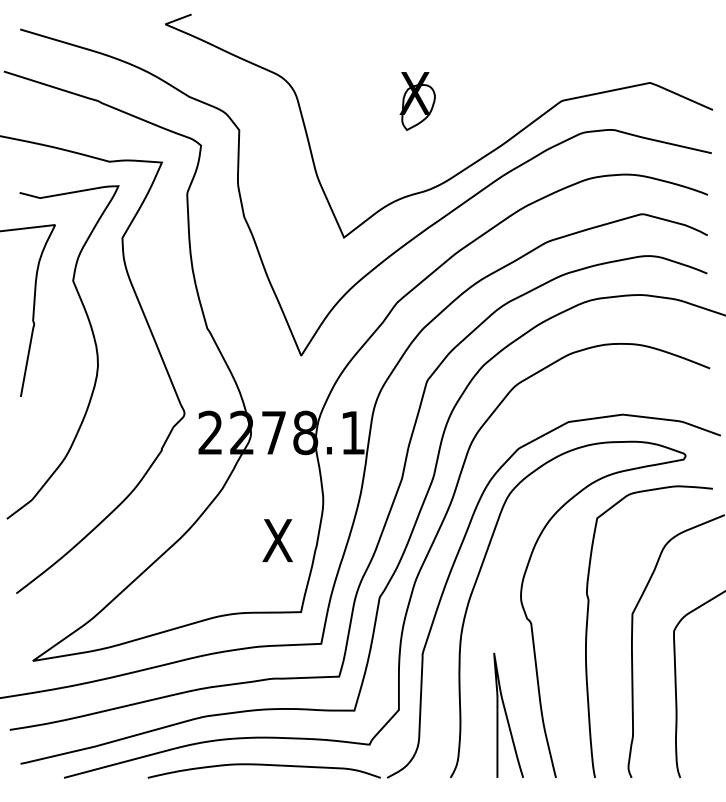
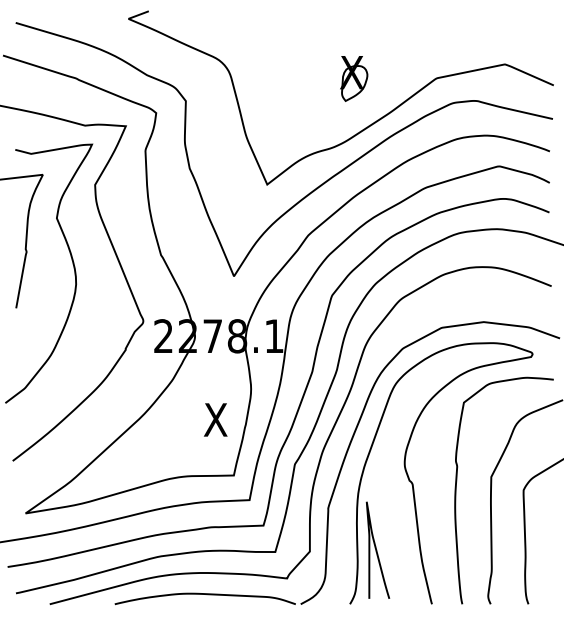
part: (417, 101) -> (353, 78), moved
curve: (507, 714) -> (377, 549), moved

